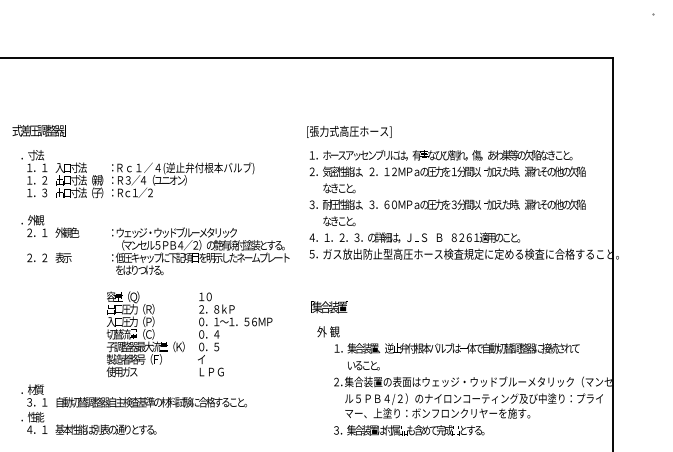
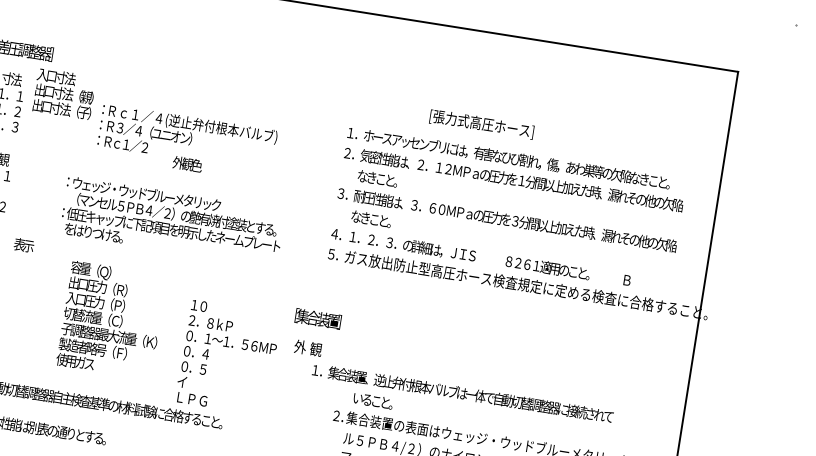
text: (349, 131) -> (482, 123), moved
text: (79, 180) -> (64, 94), moved
text: (67, 232) -> (187, 164), moved
text: (439, 237) -> (627, 280), moved
text: (200, 250) -> (172, 220), moved
text: (63, 257) -> (24, 244), moved
text: (329, 307) -> (317, 319), moved
text: (235, 334) -> (228, 357), moved
text: (448, 339) -> (454, 381), moved

